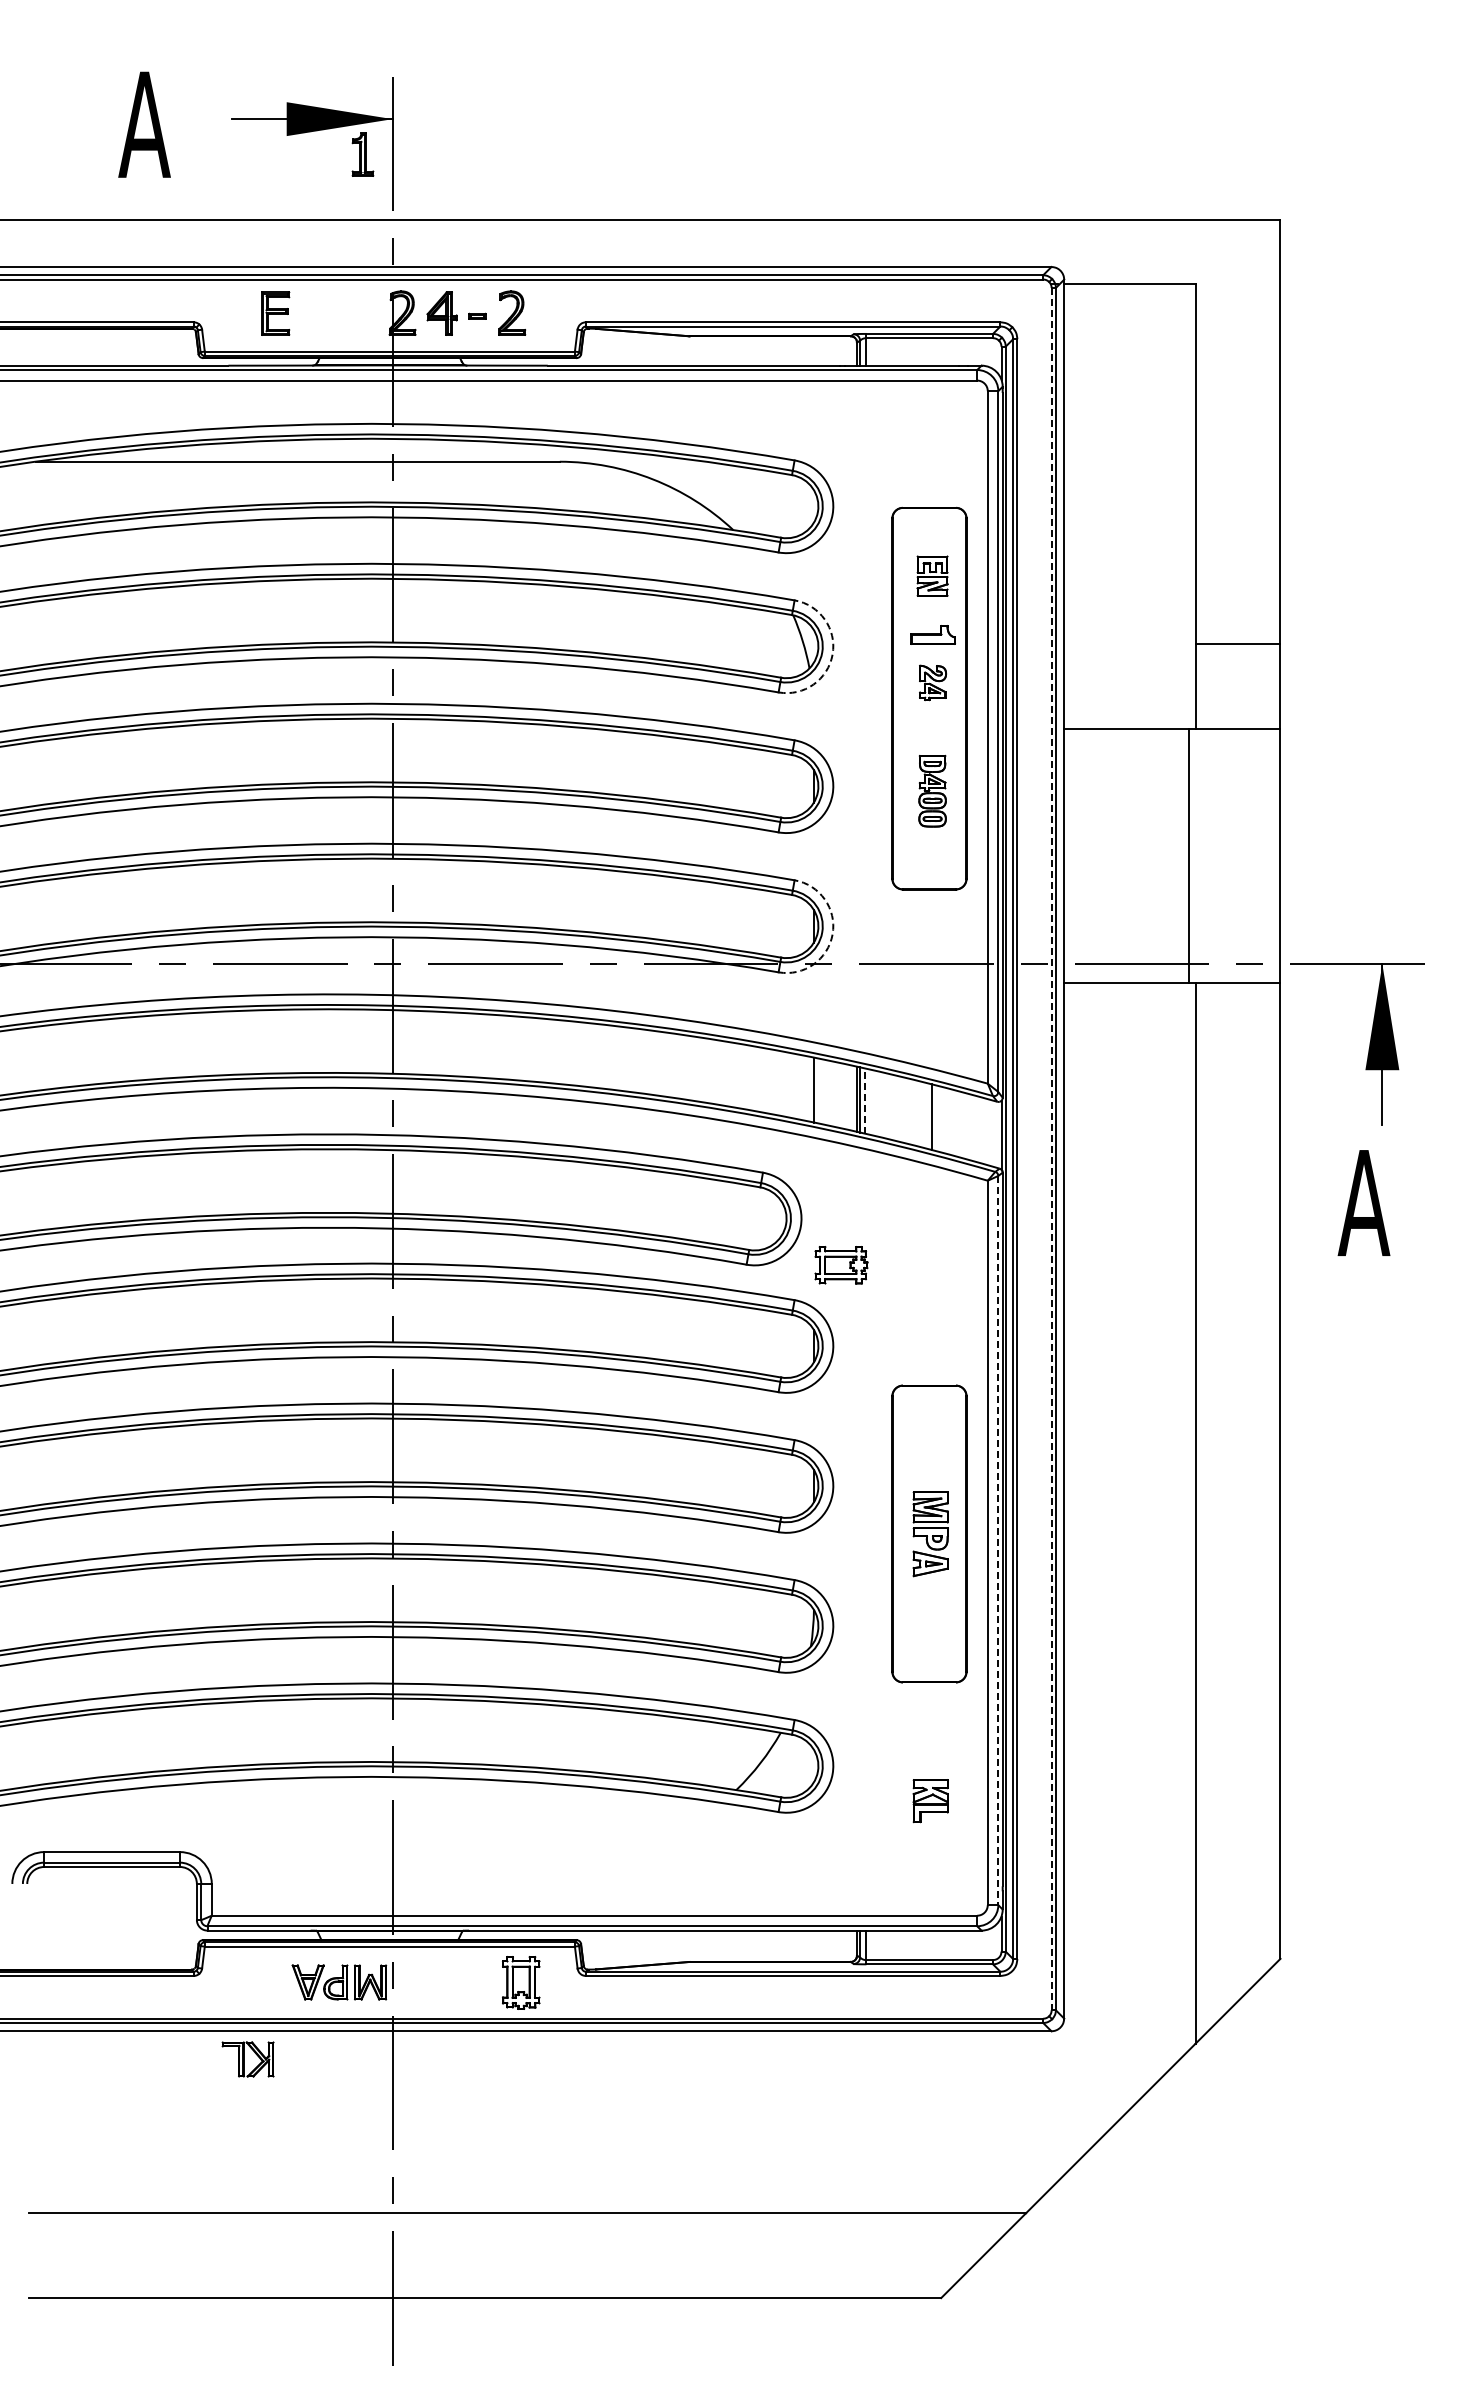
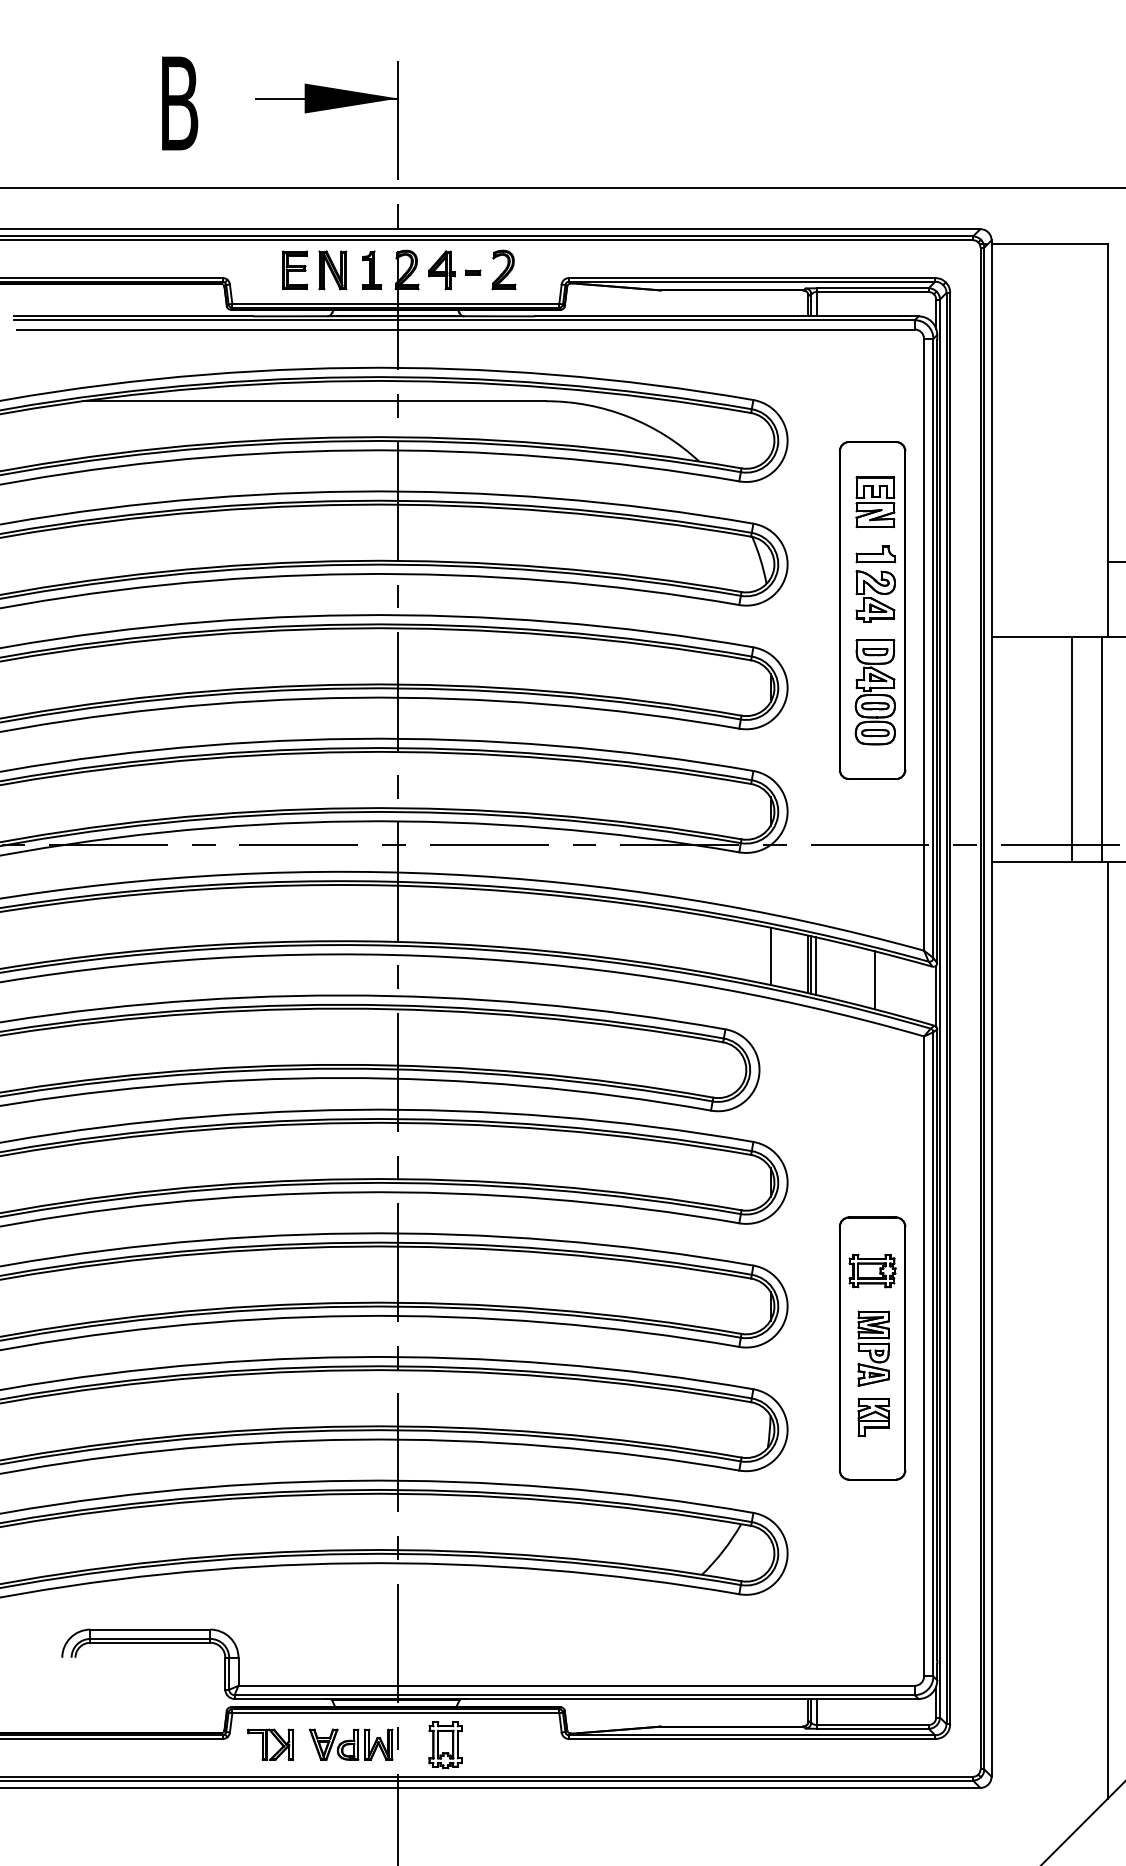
text: (144, 124) -> (179, 103), A -> B
part: (362, 154) -> (371, 270), moved
part: (318, 313) -> (332, 270), added
part: (932, 576) -> (875, 502), size x1.43
arc: (832, 654) -> (786, 571), dashed -> solid
part: (932, 682) -> (875, 596), size x1.67
part: (932, 791) -> (875, 692), size x1.67
line: (1155, 855) -> (1072, 749), added
arc: (832, 934) -> (786, 818), dashed -> solid
line: (865, 1101) -> (816, 966), dashed -> solid
line: (1051, 1149) -> (980, 1008), dashed -> solid
part: (841, 1265) -> (872, 1271), moved
line: (998, 1540) -> (933, 1354), dashed -> solid
part: (930, 1801) -> (873, 1417), moved
part: (521, 1982) -> (445, 1744), moved
part: (247, 2059) -> (270, 1744), moved

